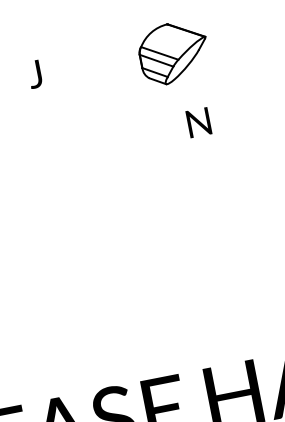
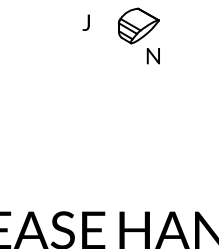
text: (33, 74) -> (85, 22), moved
text: (197, 123) -> (152, 56), moved

